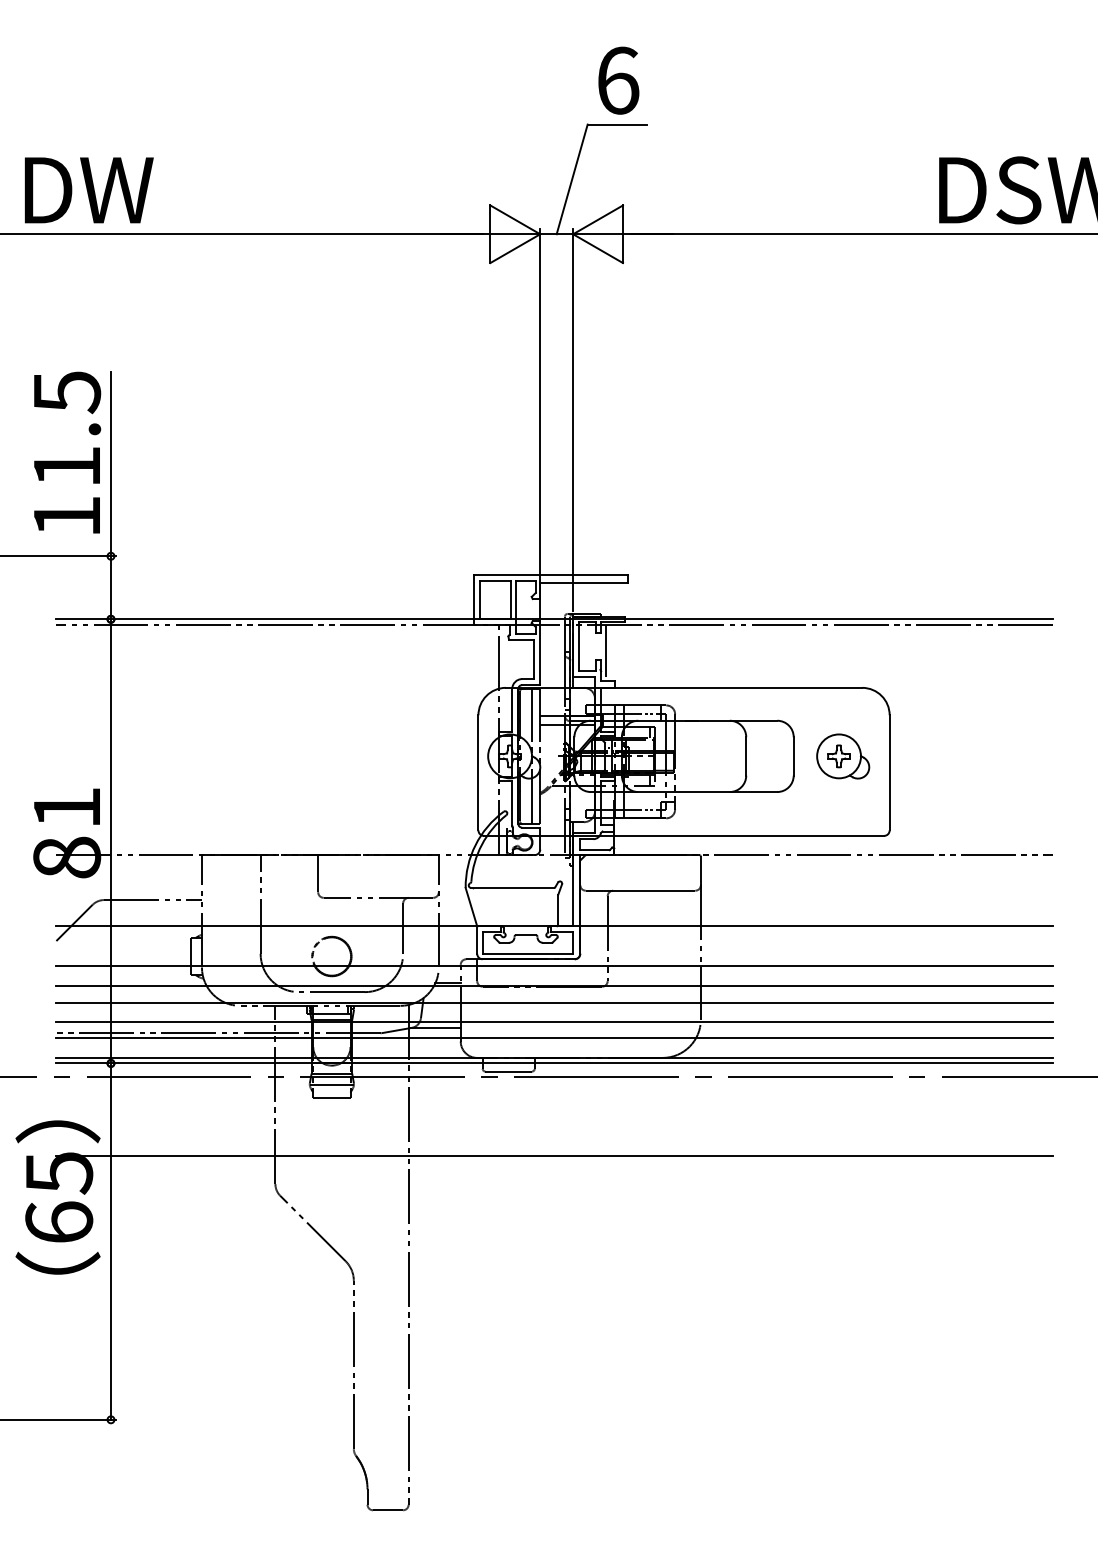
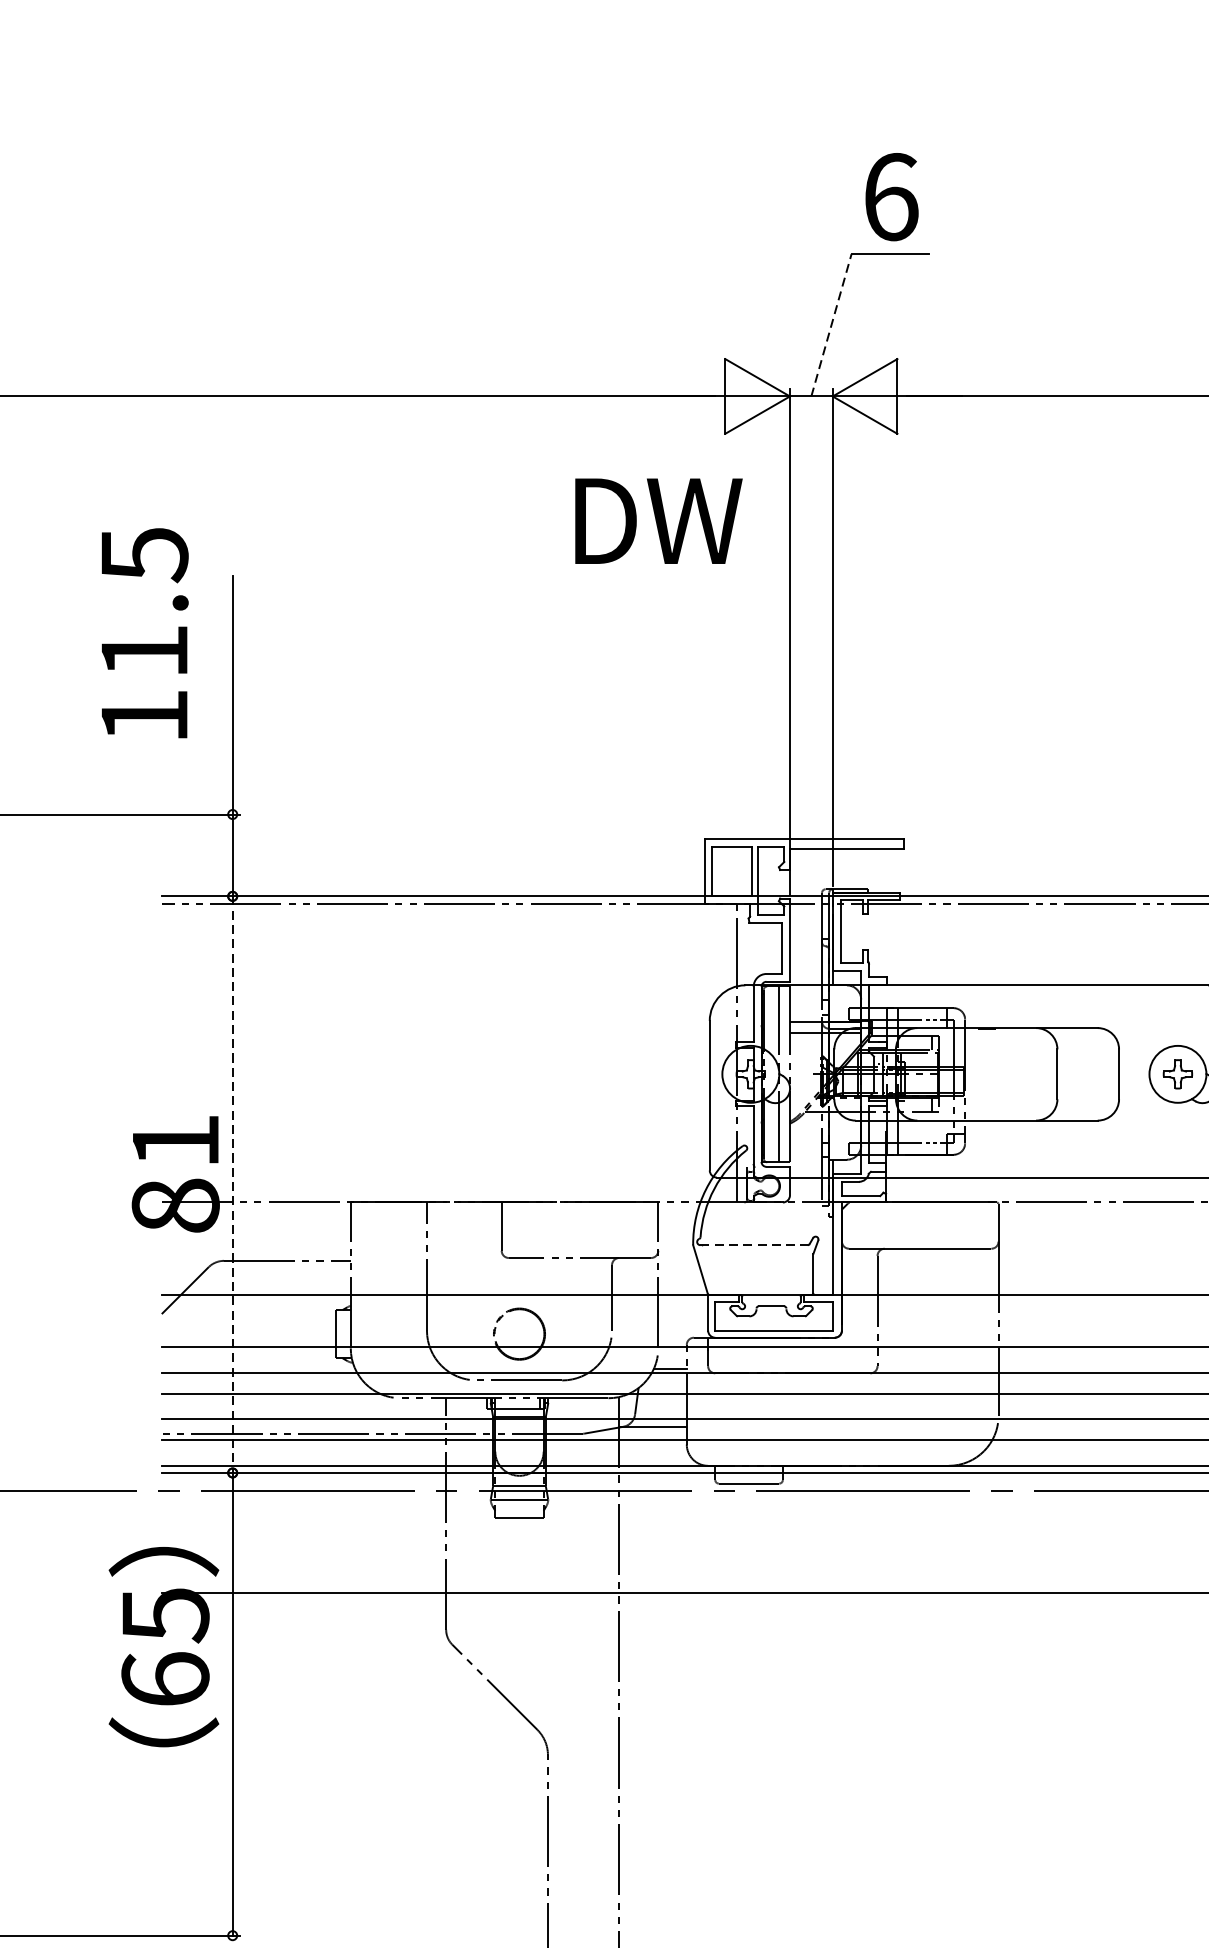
line: (572, 179) -> (831, 325), solid -> dashed
text: (88, 190) -> (657, 521), moved
text: (67, 452) -> (145, 633), moved
line: (606, 650) -> (876, 936), removed
line: (110, 841) -> (232, 1184), solid -> dashed
line: (513, 887) -> (755, 1244), solid -> dashed

